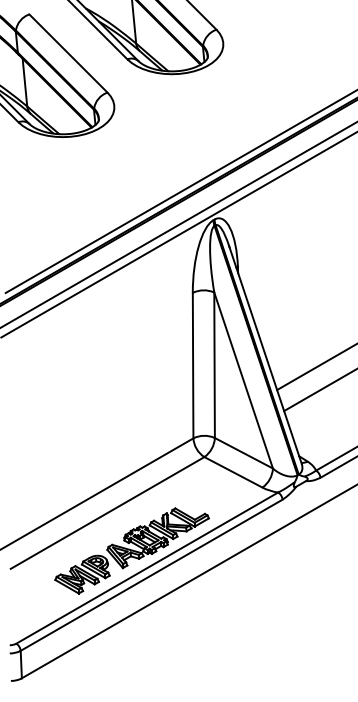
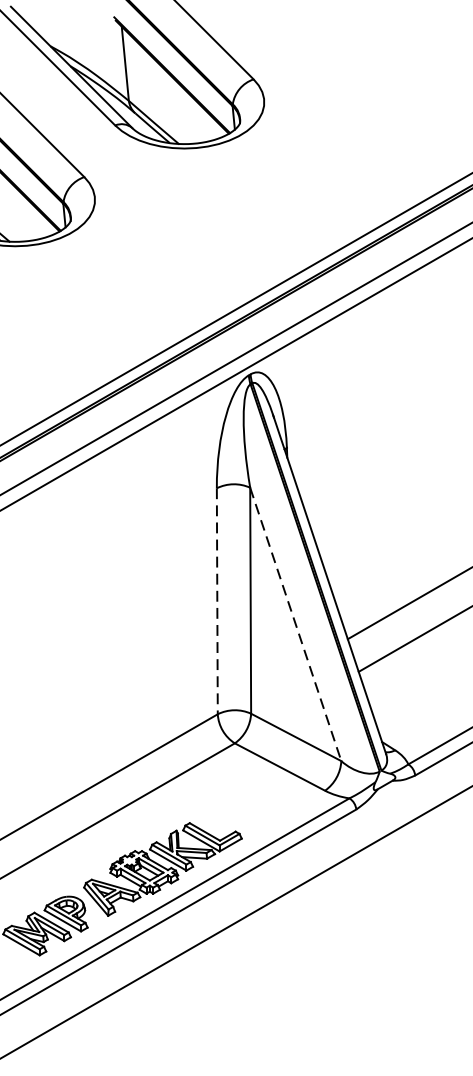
line: (193, 365) -> (217, 601), solid -> dashed
line: (243, 380) -> (295, 624), solid -> dashed

